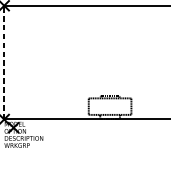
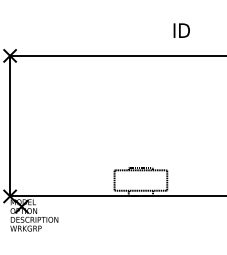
line: (4, 62) -> (10, 125), dashed -> solid

